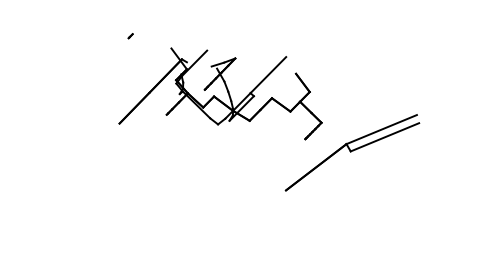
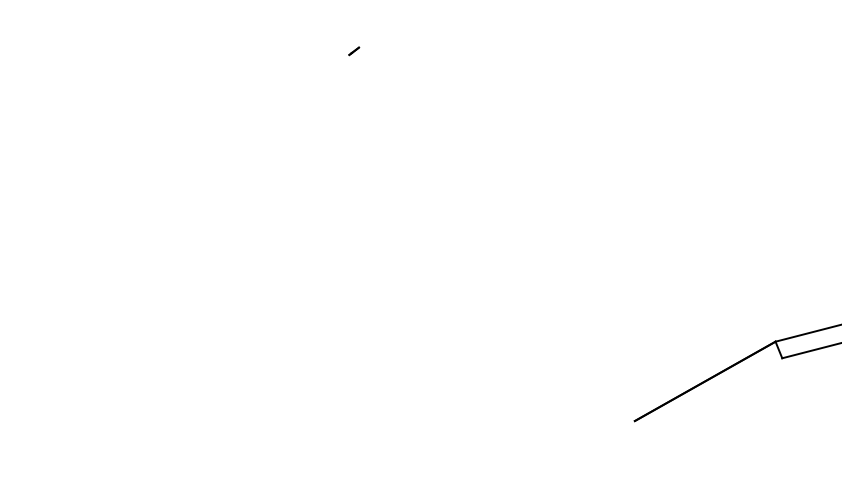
part: (220, 93) -> (525, 198), removed

